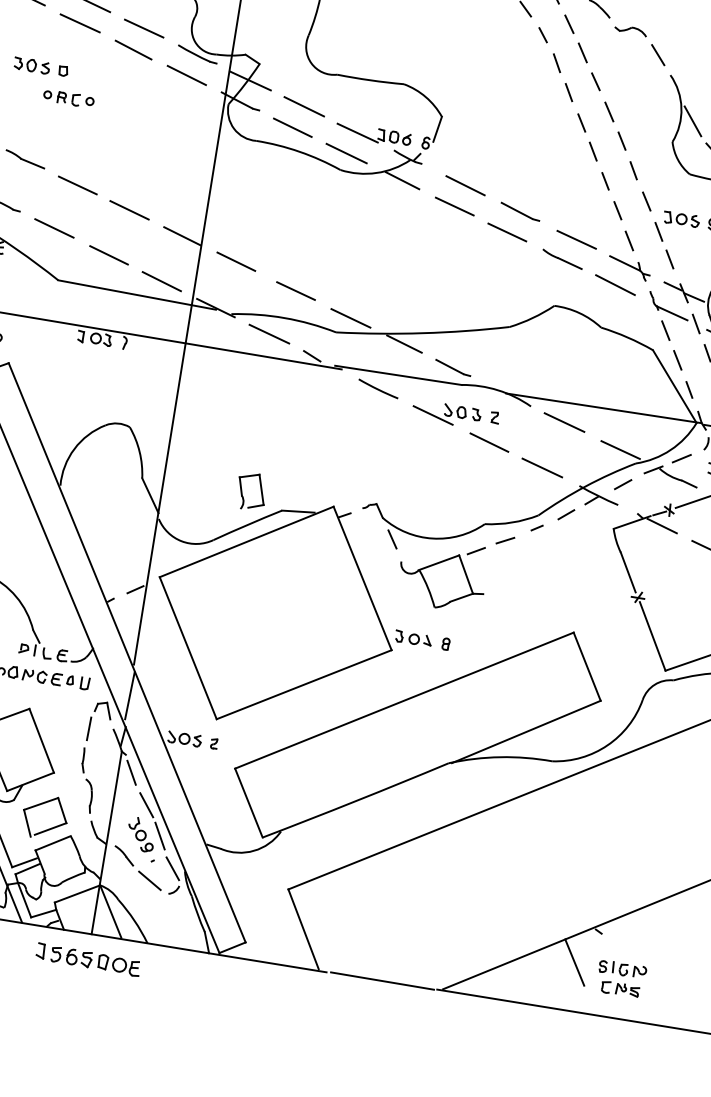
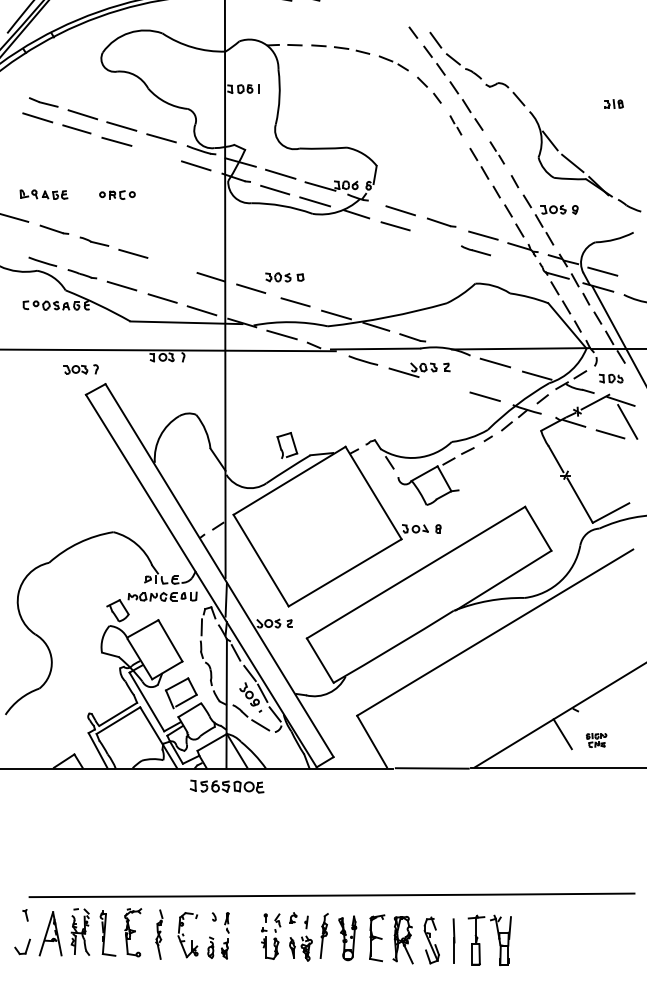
line: (133, 48) -> (156, 153), removed
part: (40, 67) -> (284, 277), moved
part: (562, 77) -> (455, 125), size x0.6
part: (614, 125) -> (496, 152), size x0.7
line: (129, 210) -> (171, 265), removed
line: (506, 232) -> (434, 238), removed
line: (614, 284) -> (514, 262), removed
line: (488, 442) -> (445, 385), removed
part: (620, 979) -> (596, 740), size x0.6

